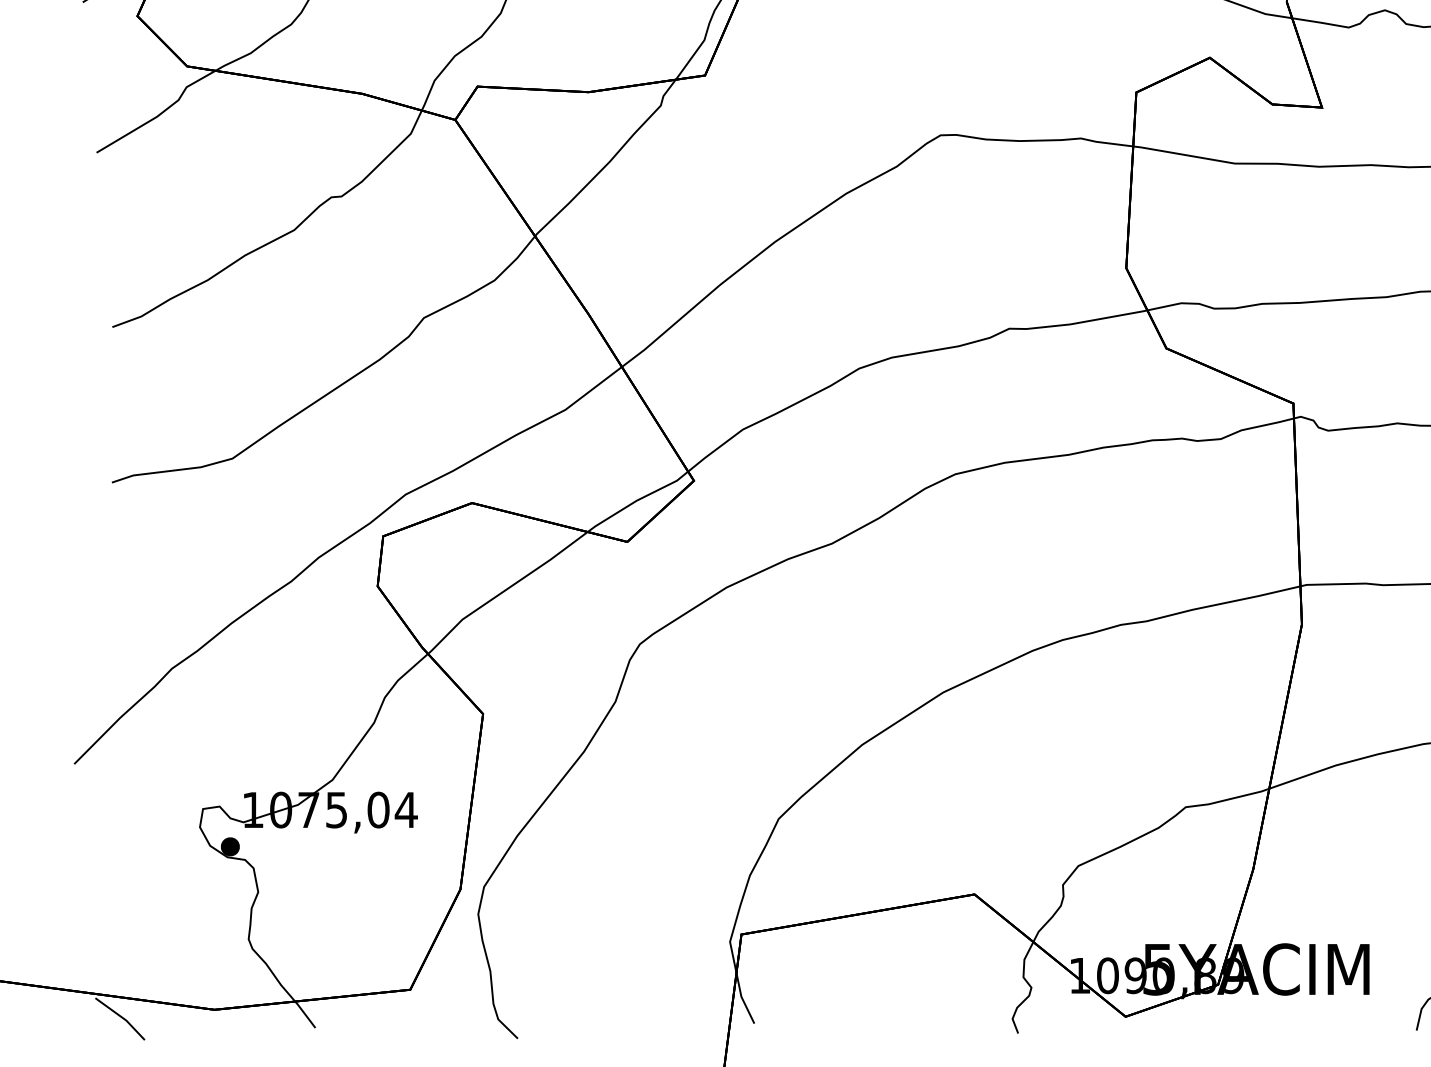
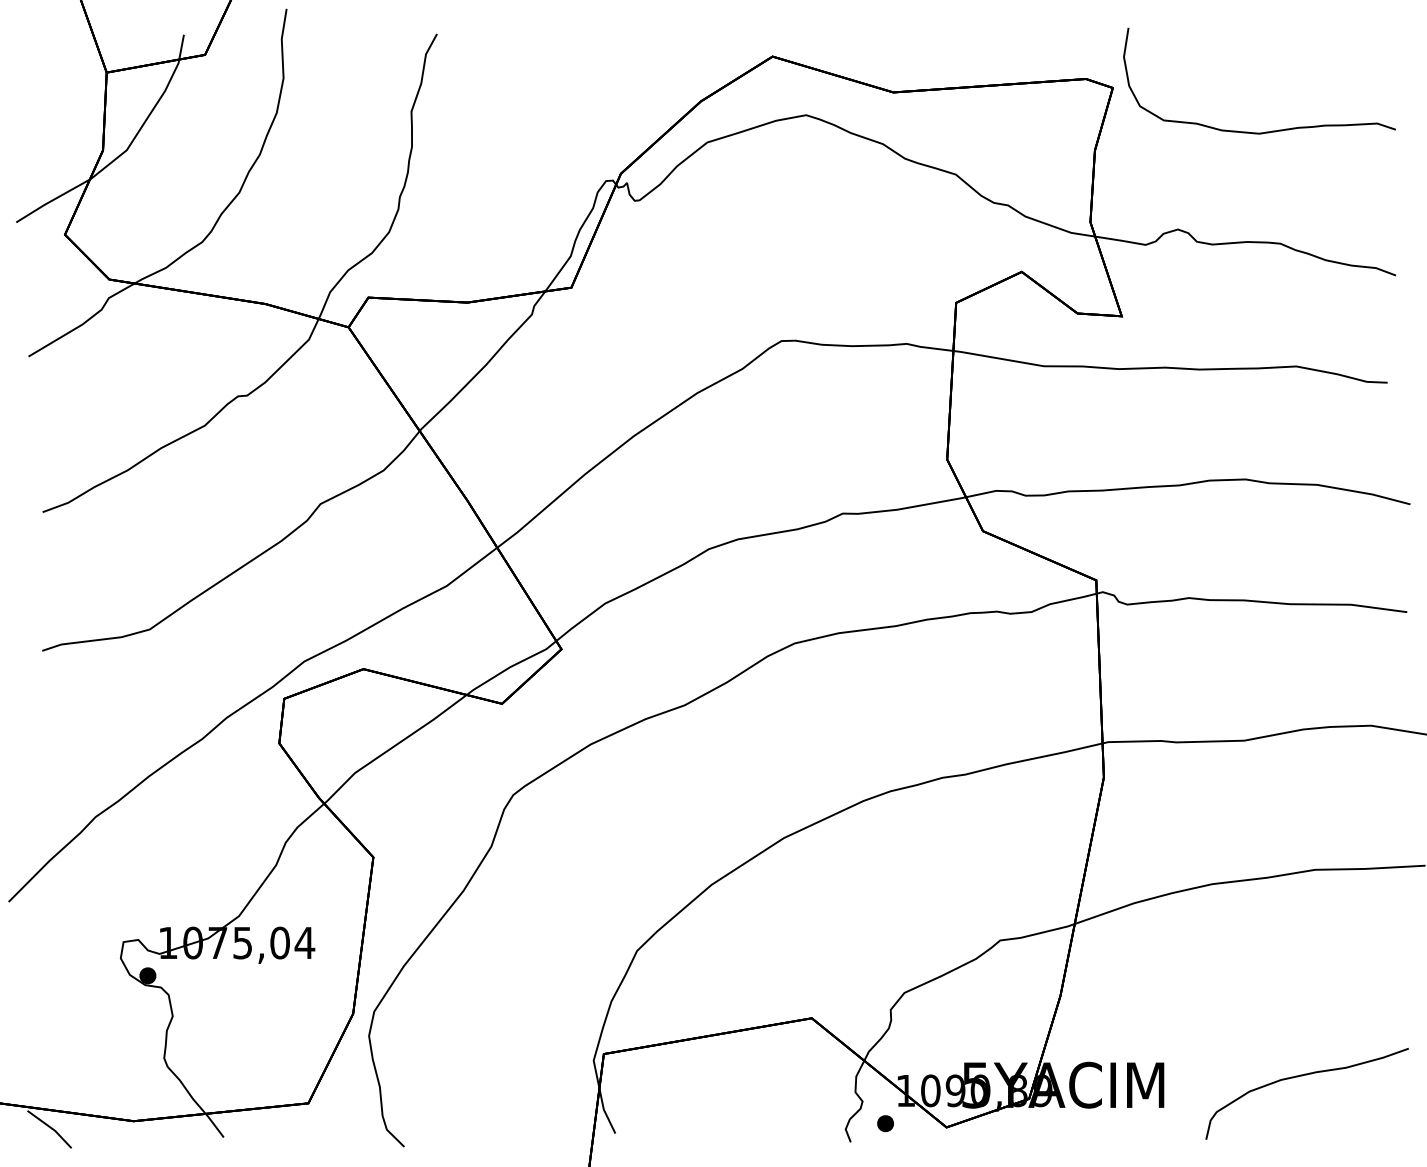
part: (1057, 1012) -> (885, 1123), added

